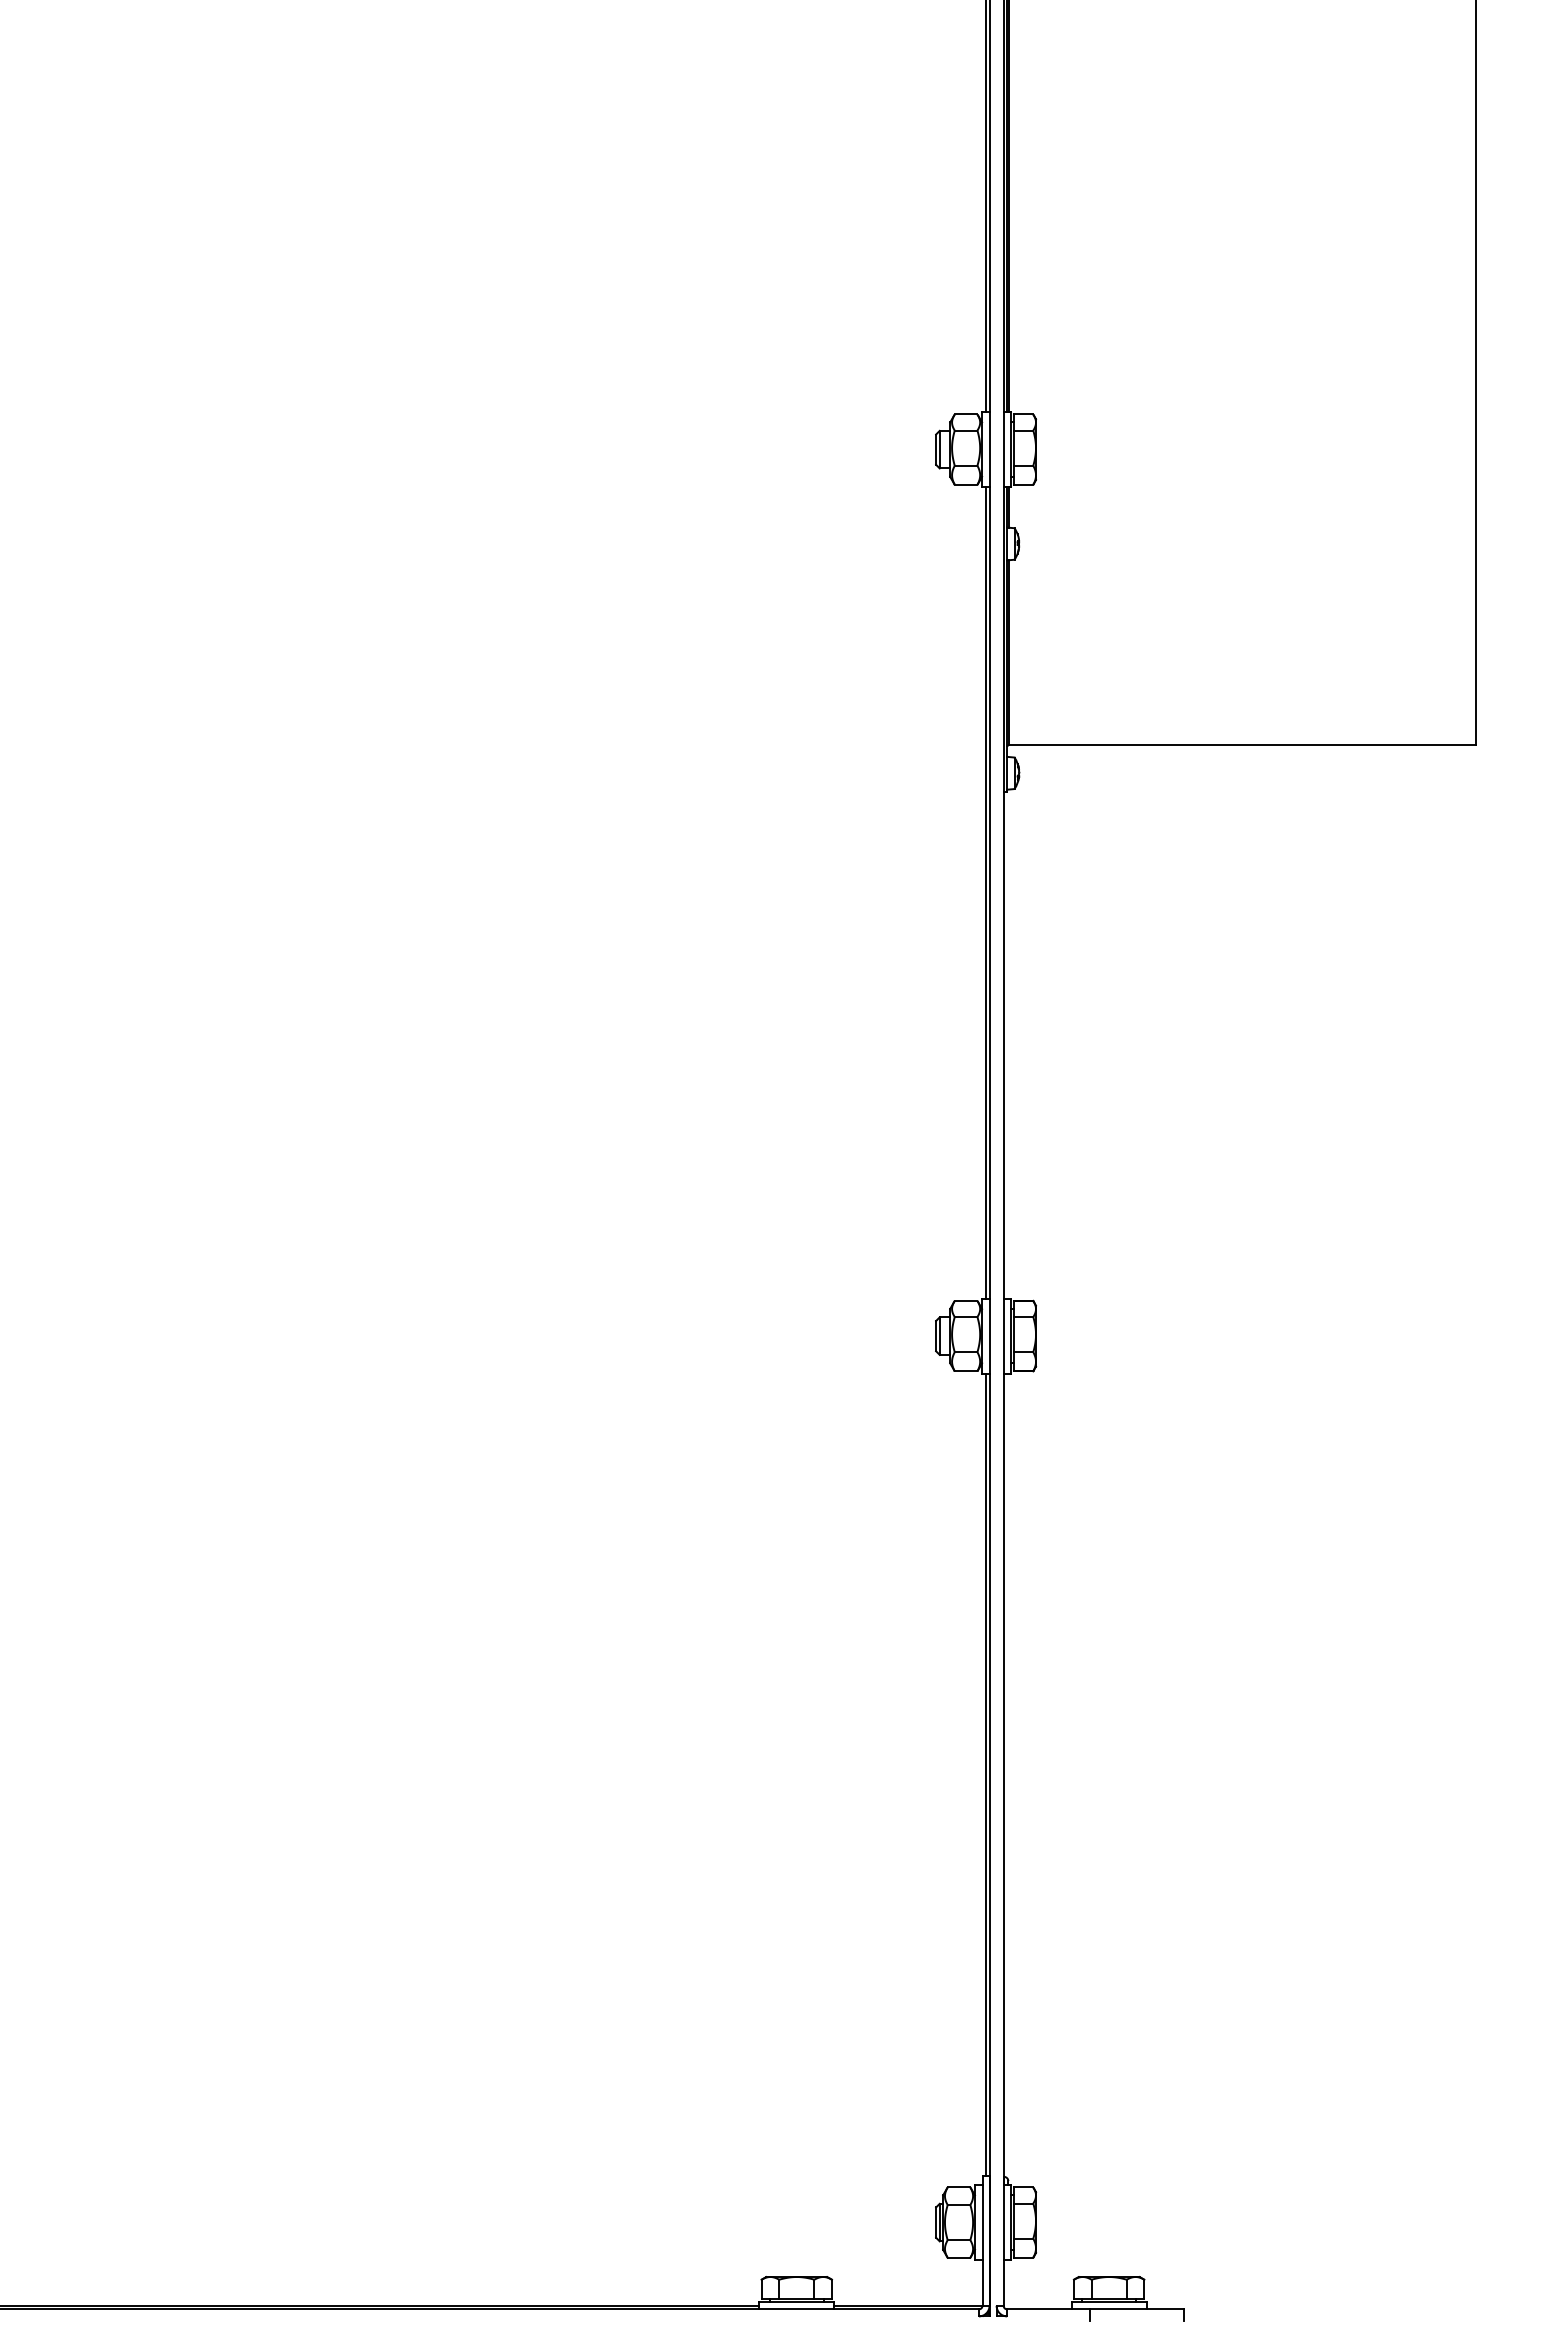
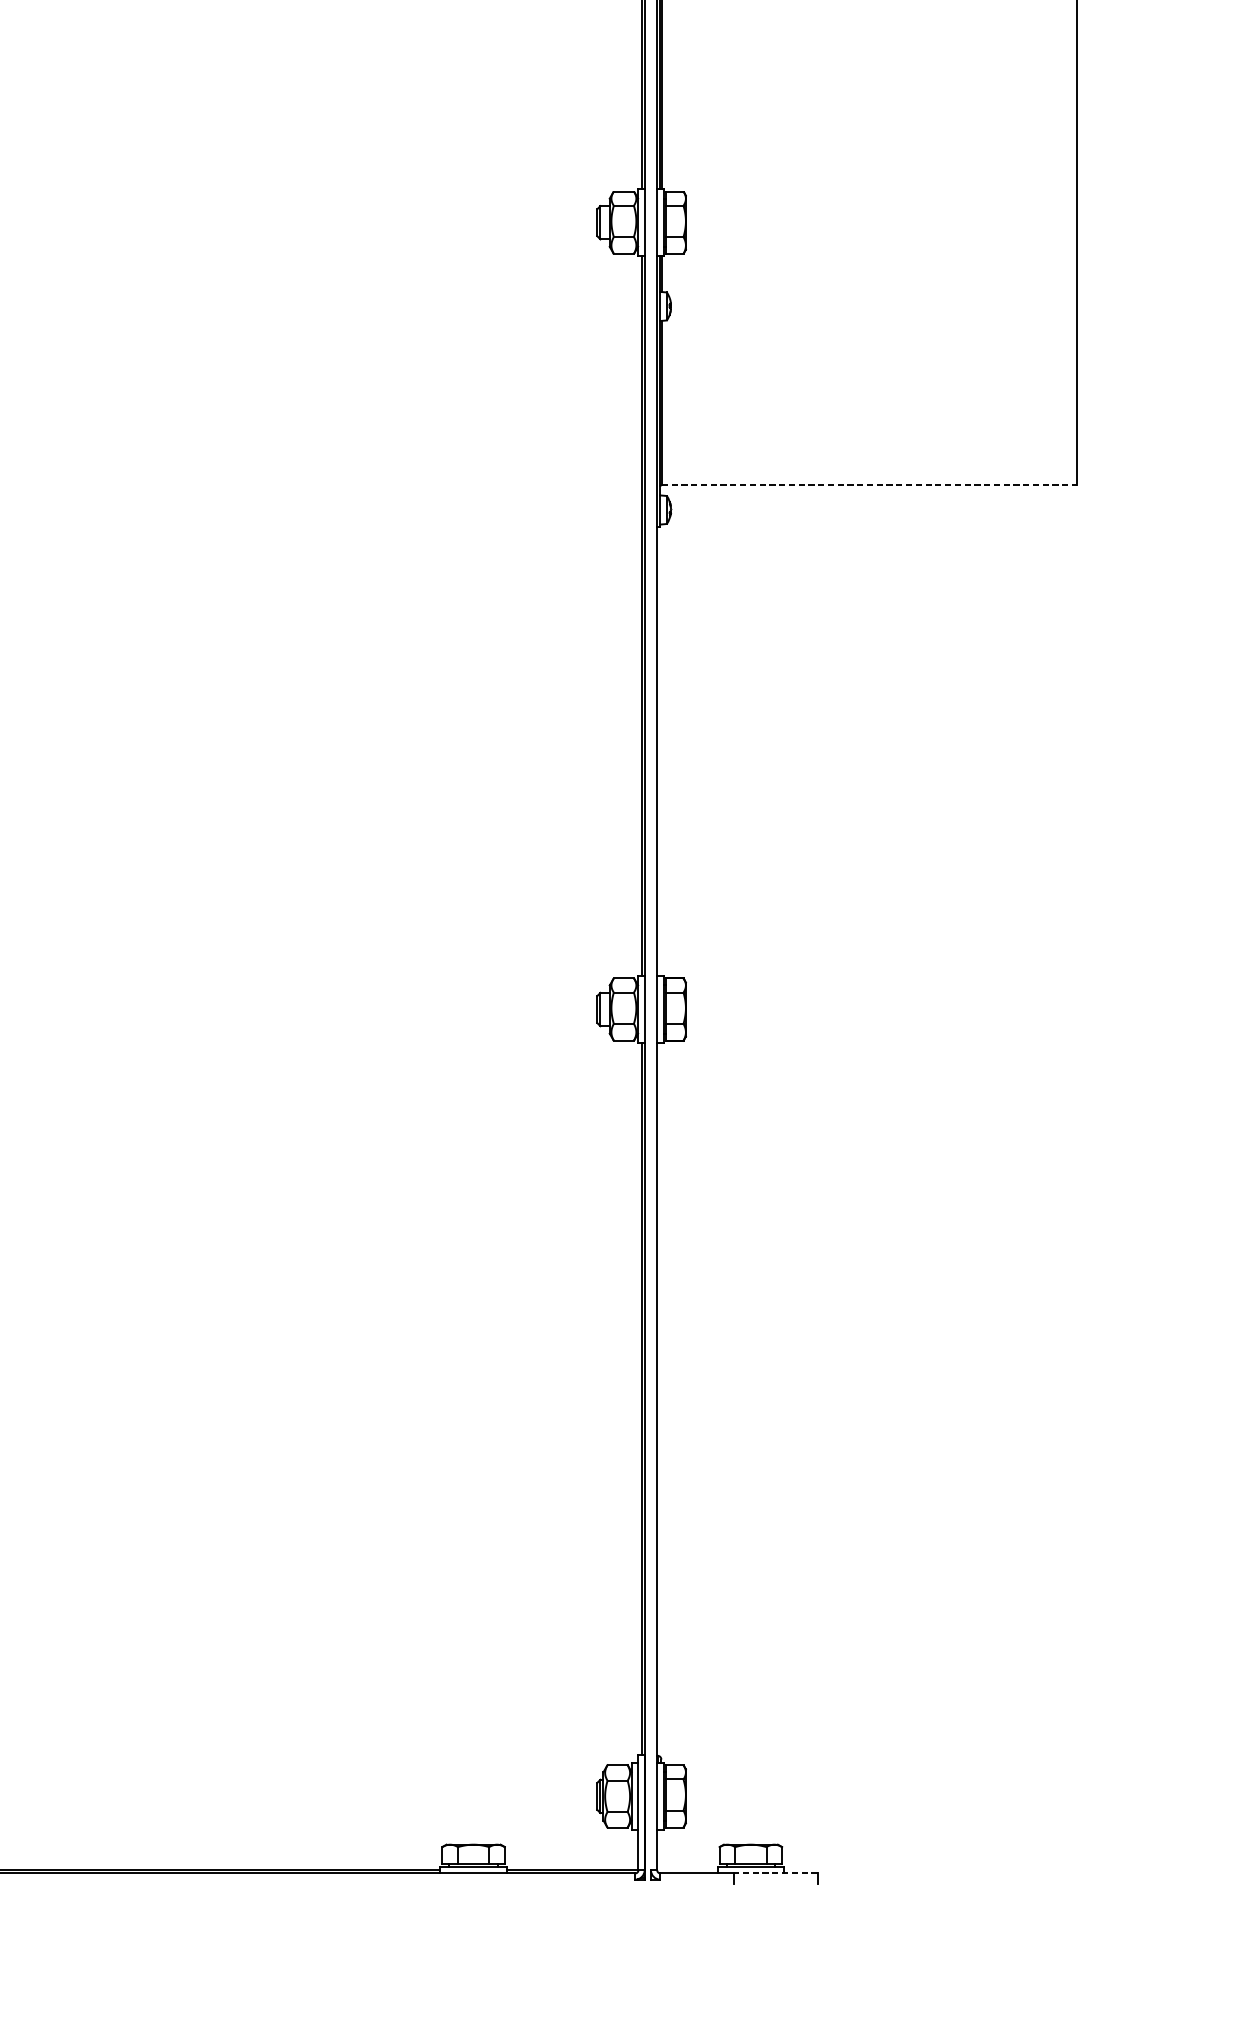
line: (1242, 745) -> (869, 485), solid -> dashed
line: (1137, 2309) -> (776, 1873), solid -> dashed

